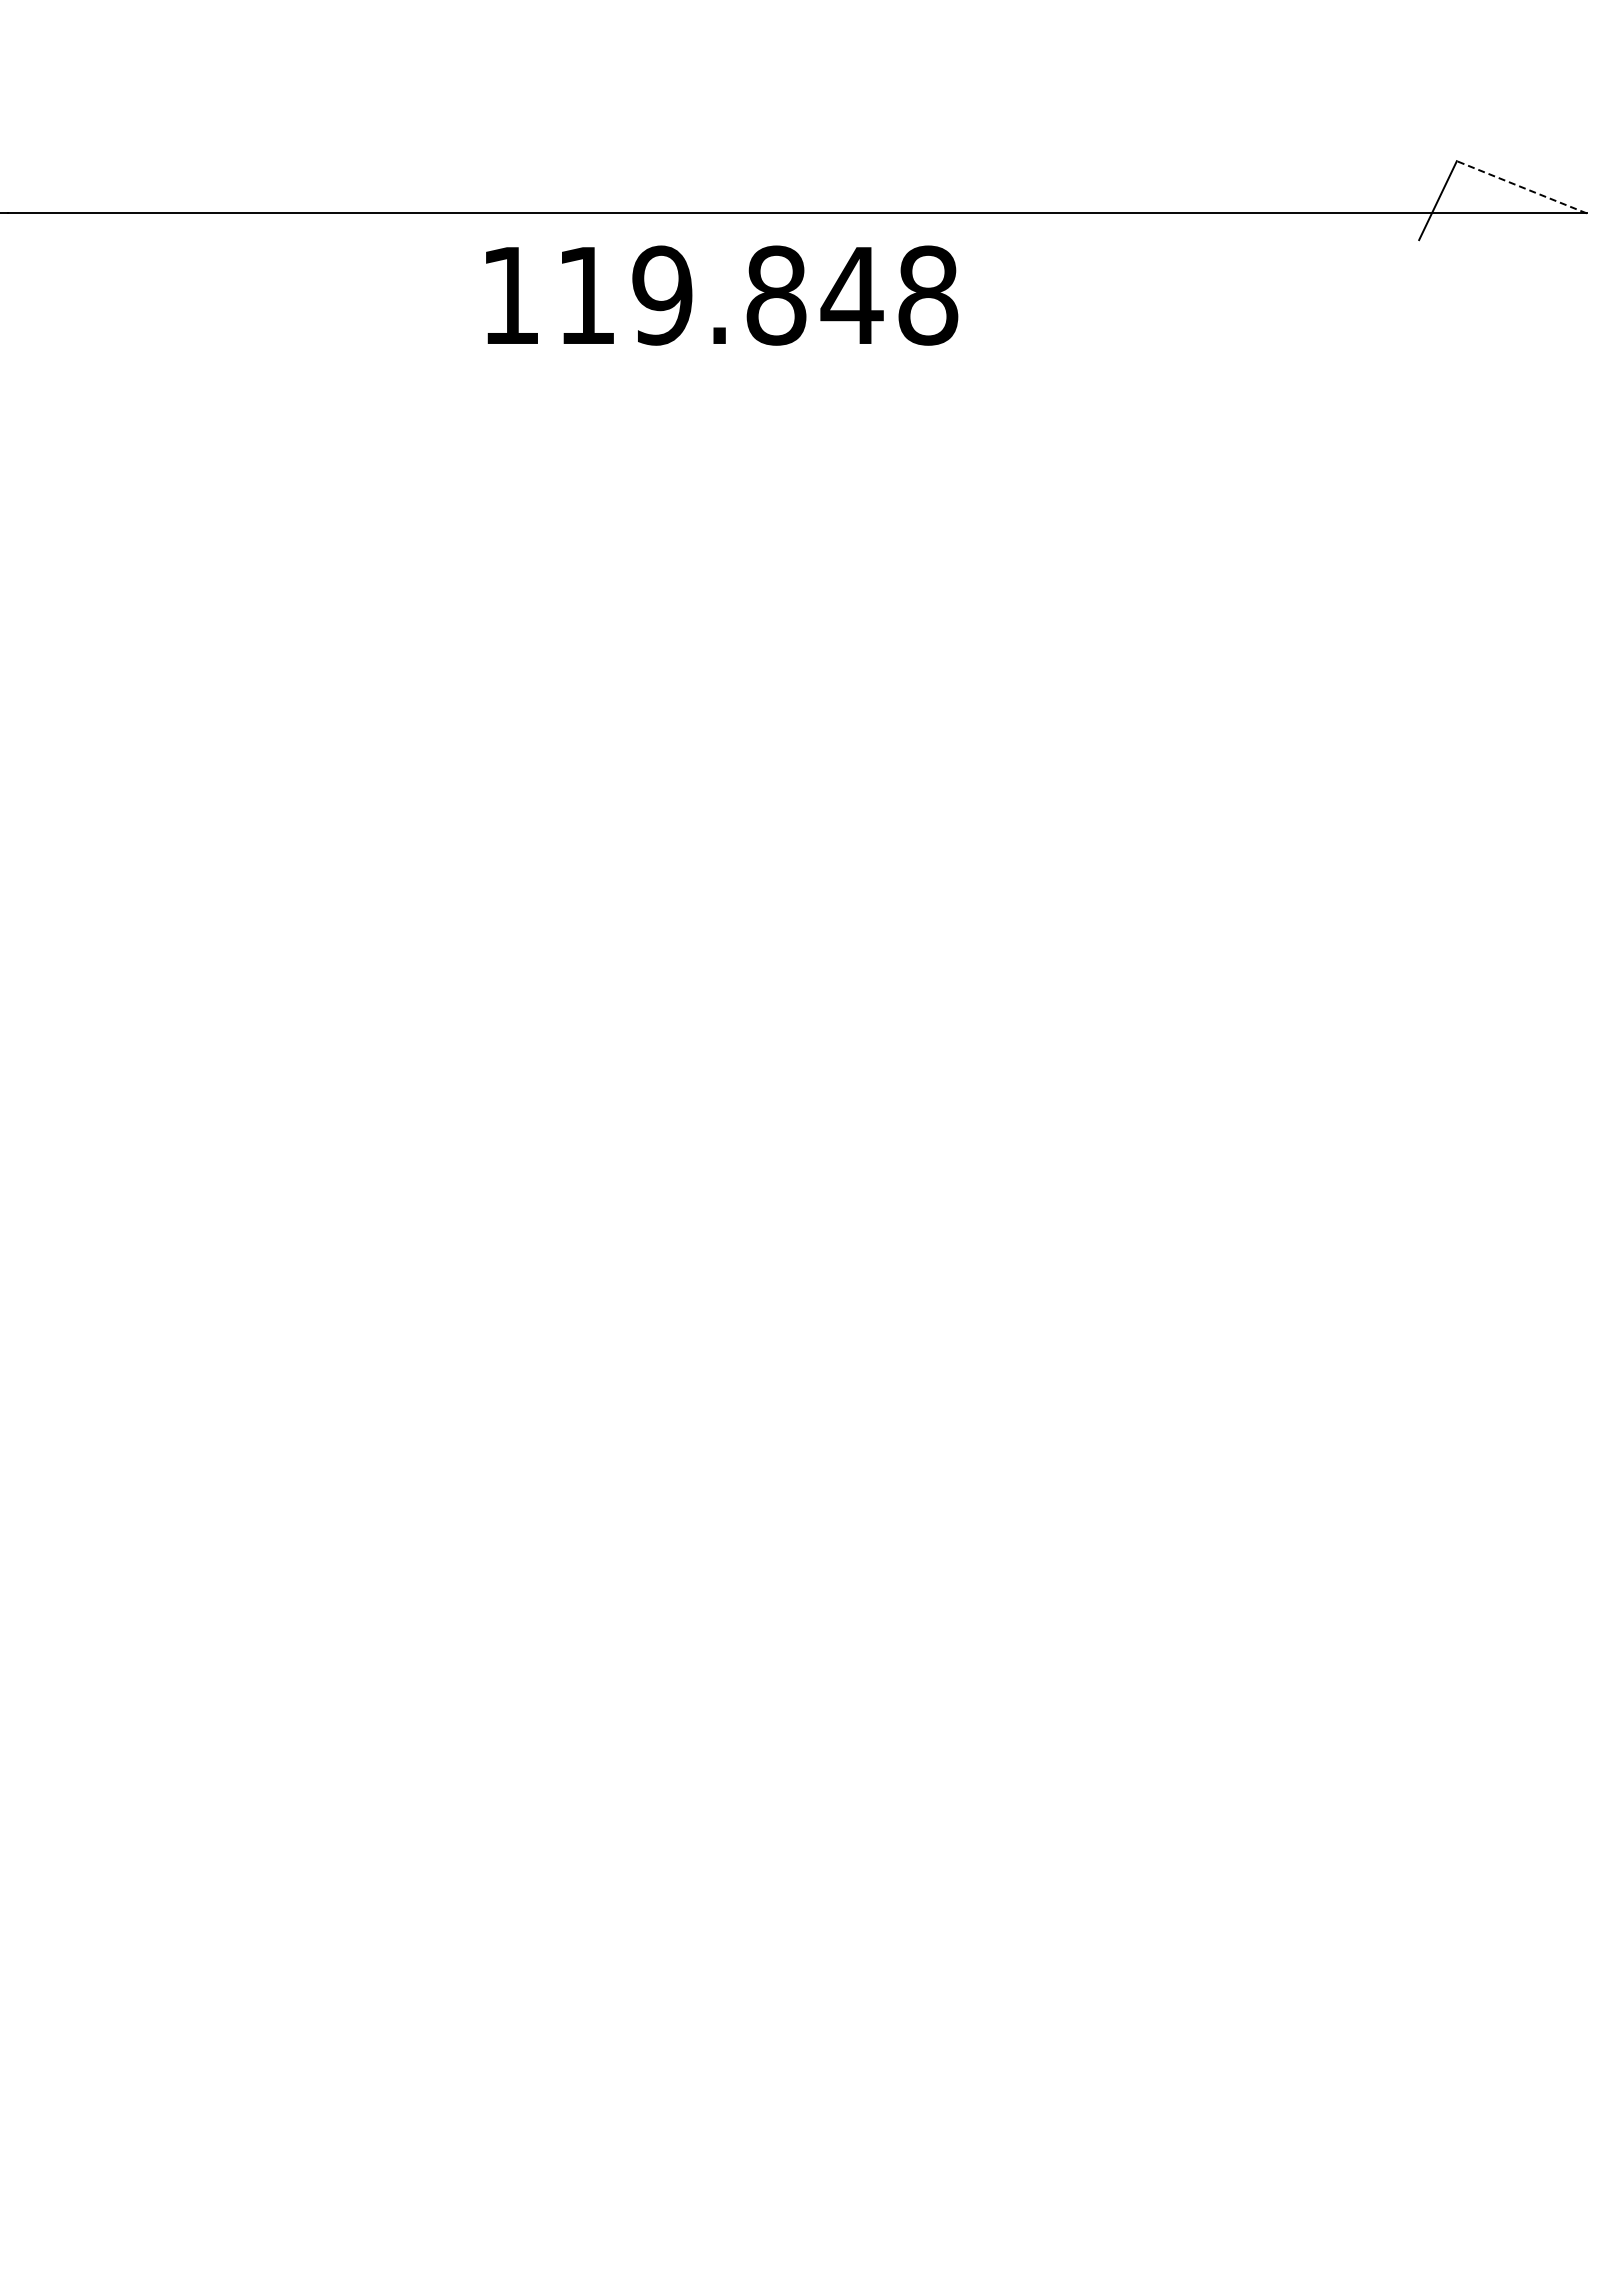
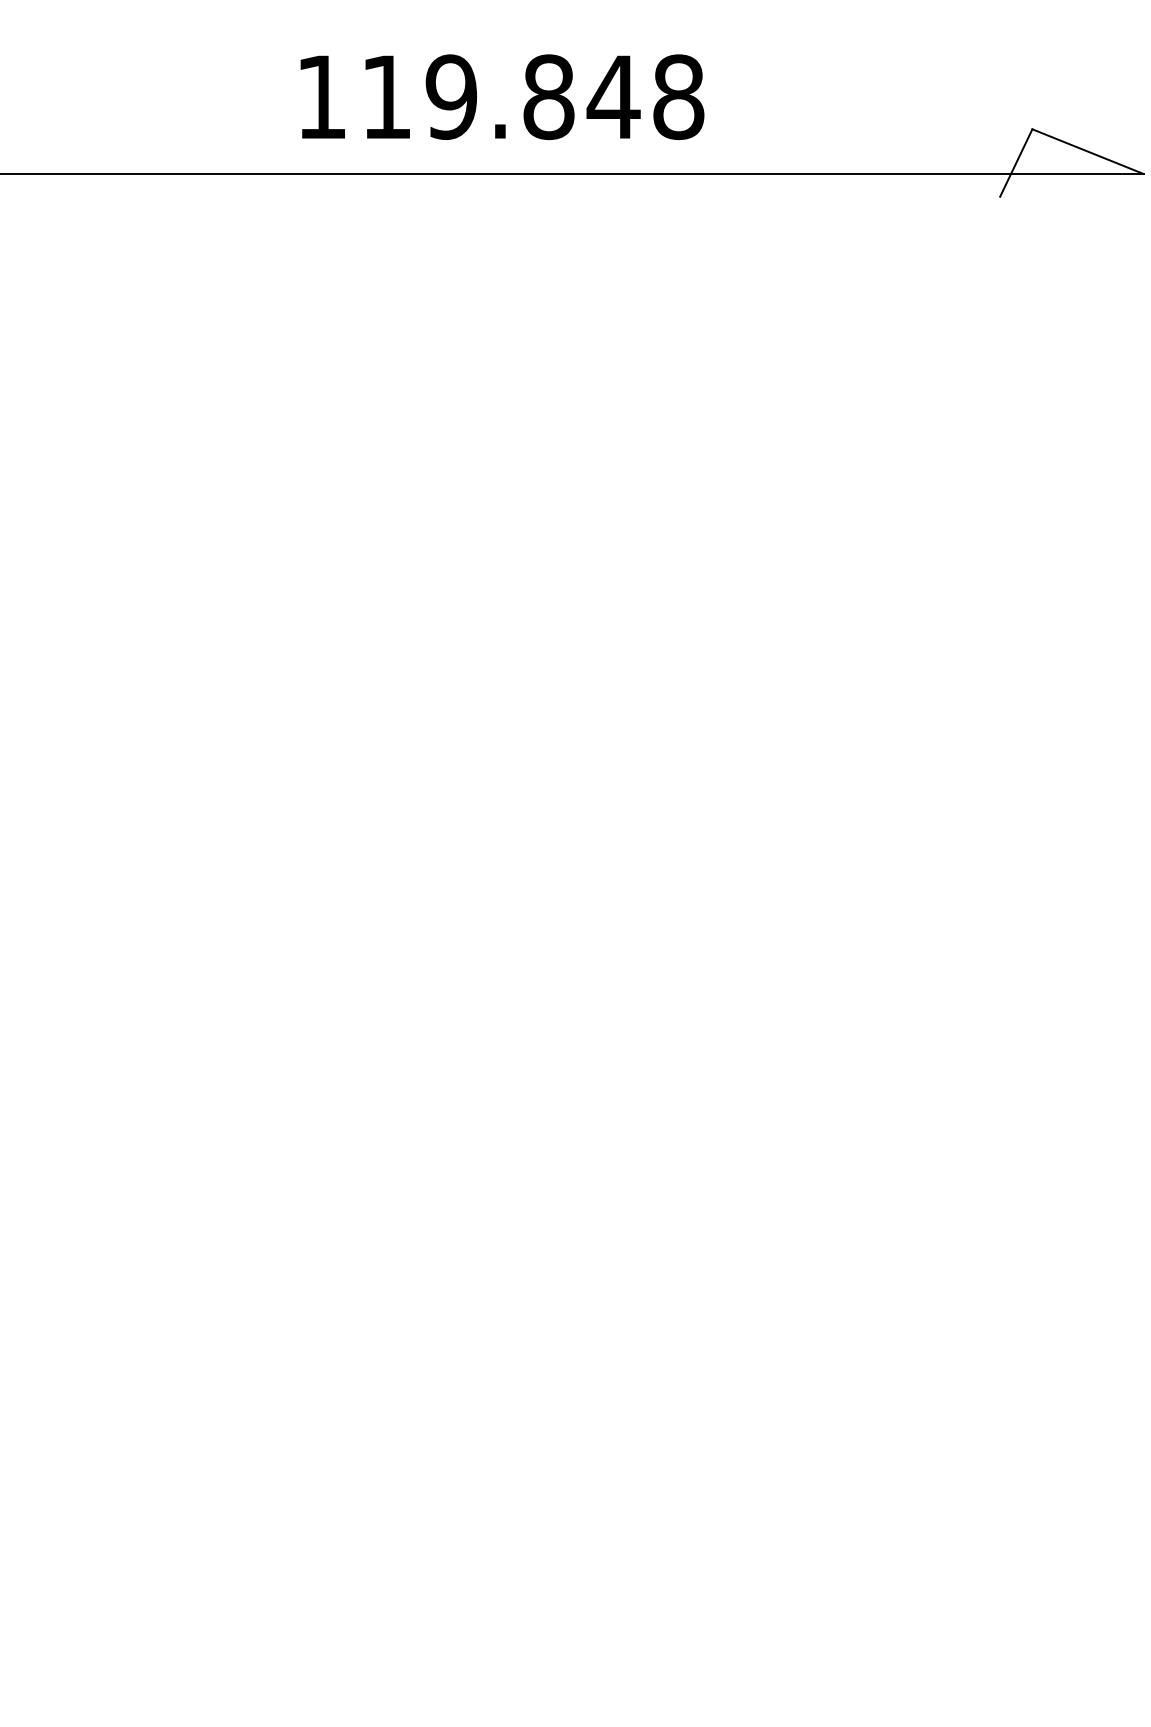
line: (1521, 187) -> (1087, 151), dashed -> solid
text: (722, 295) -> (502, 97), moved

